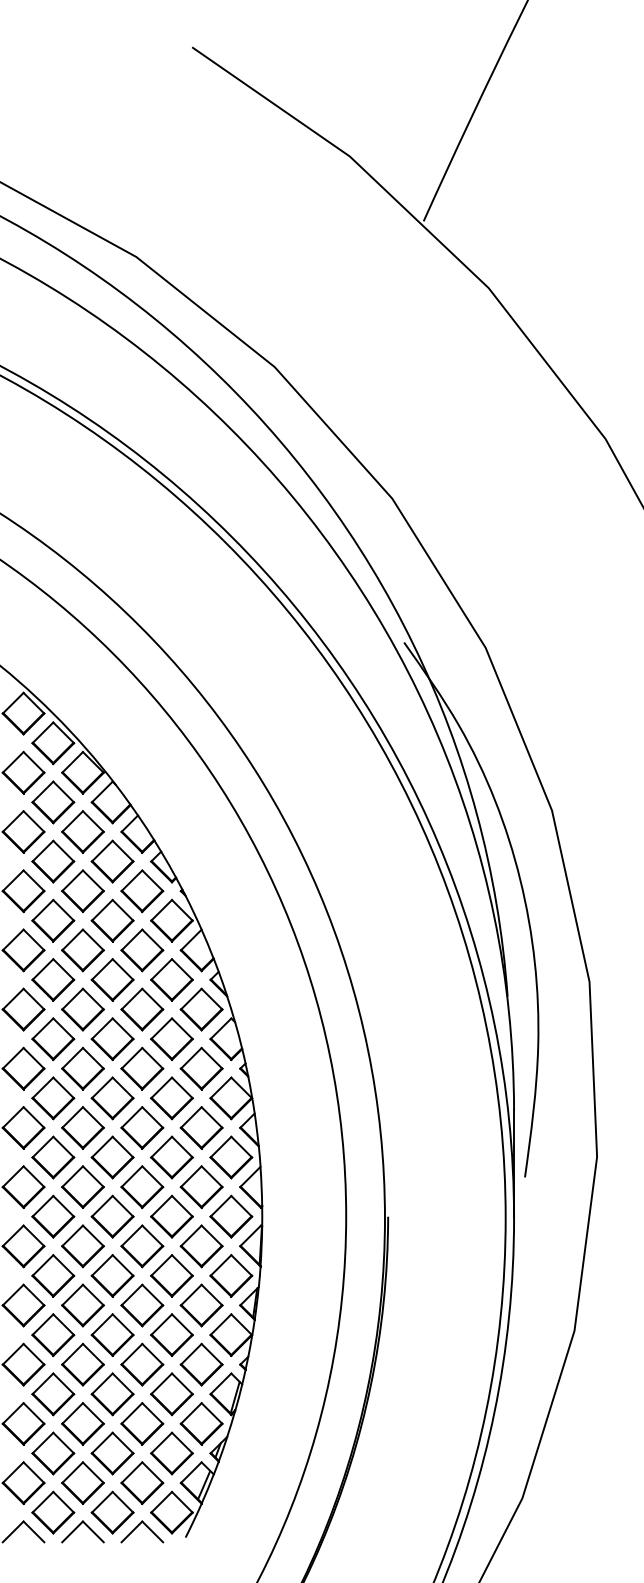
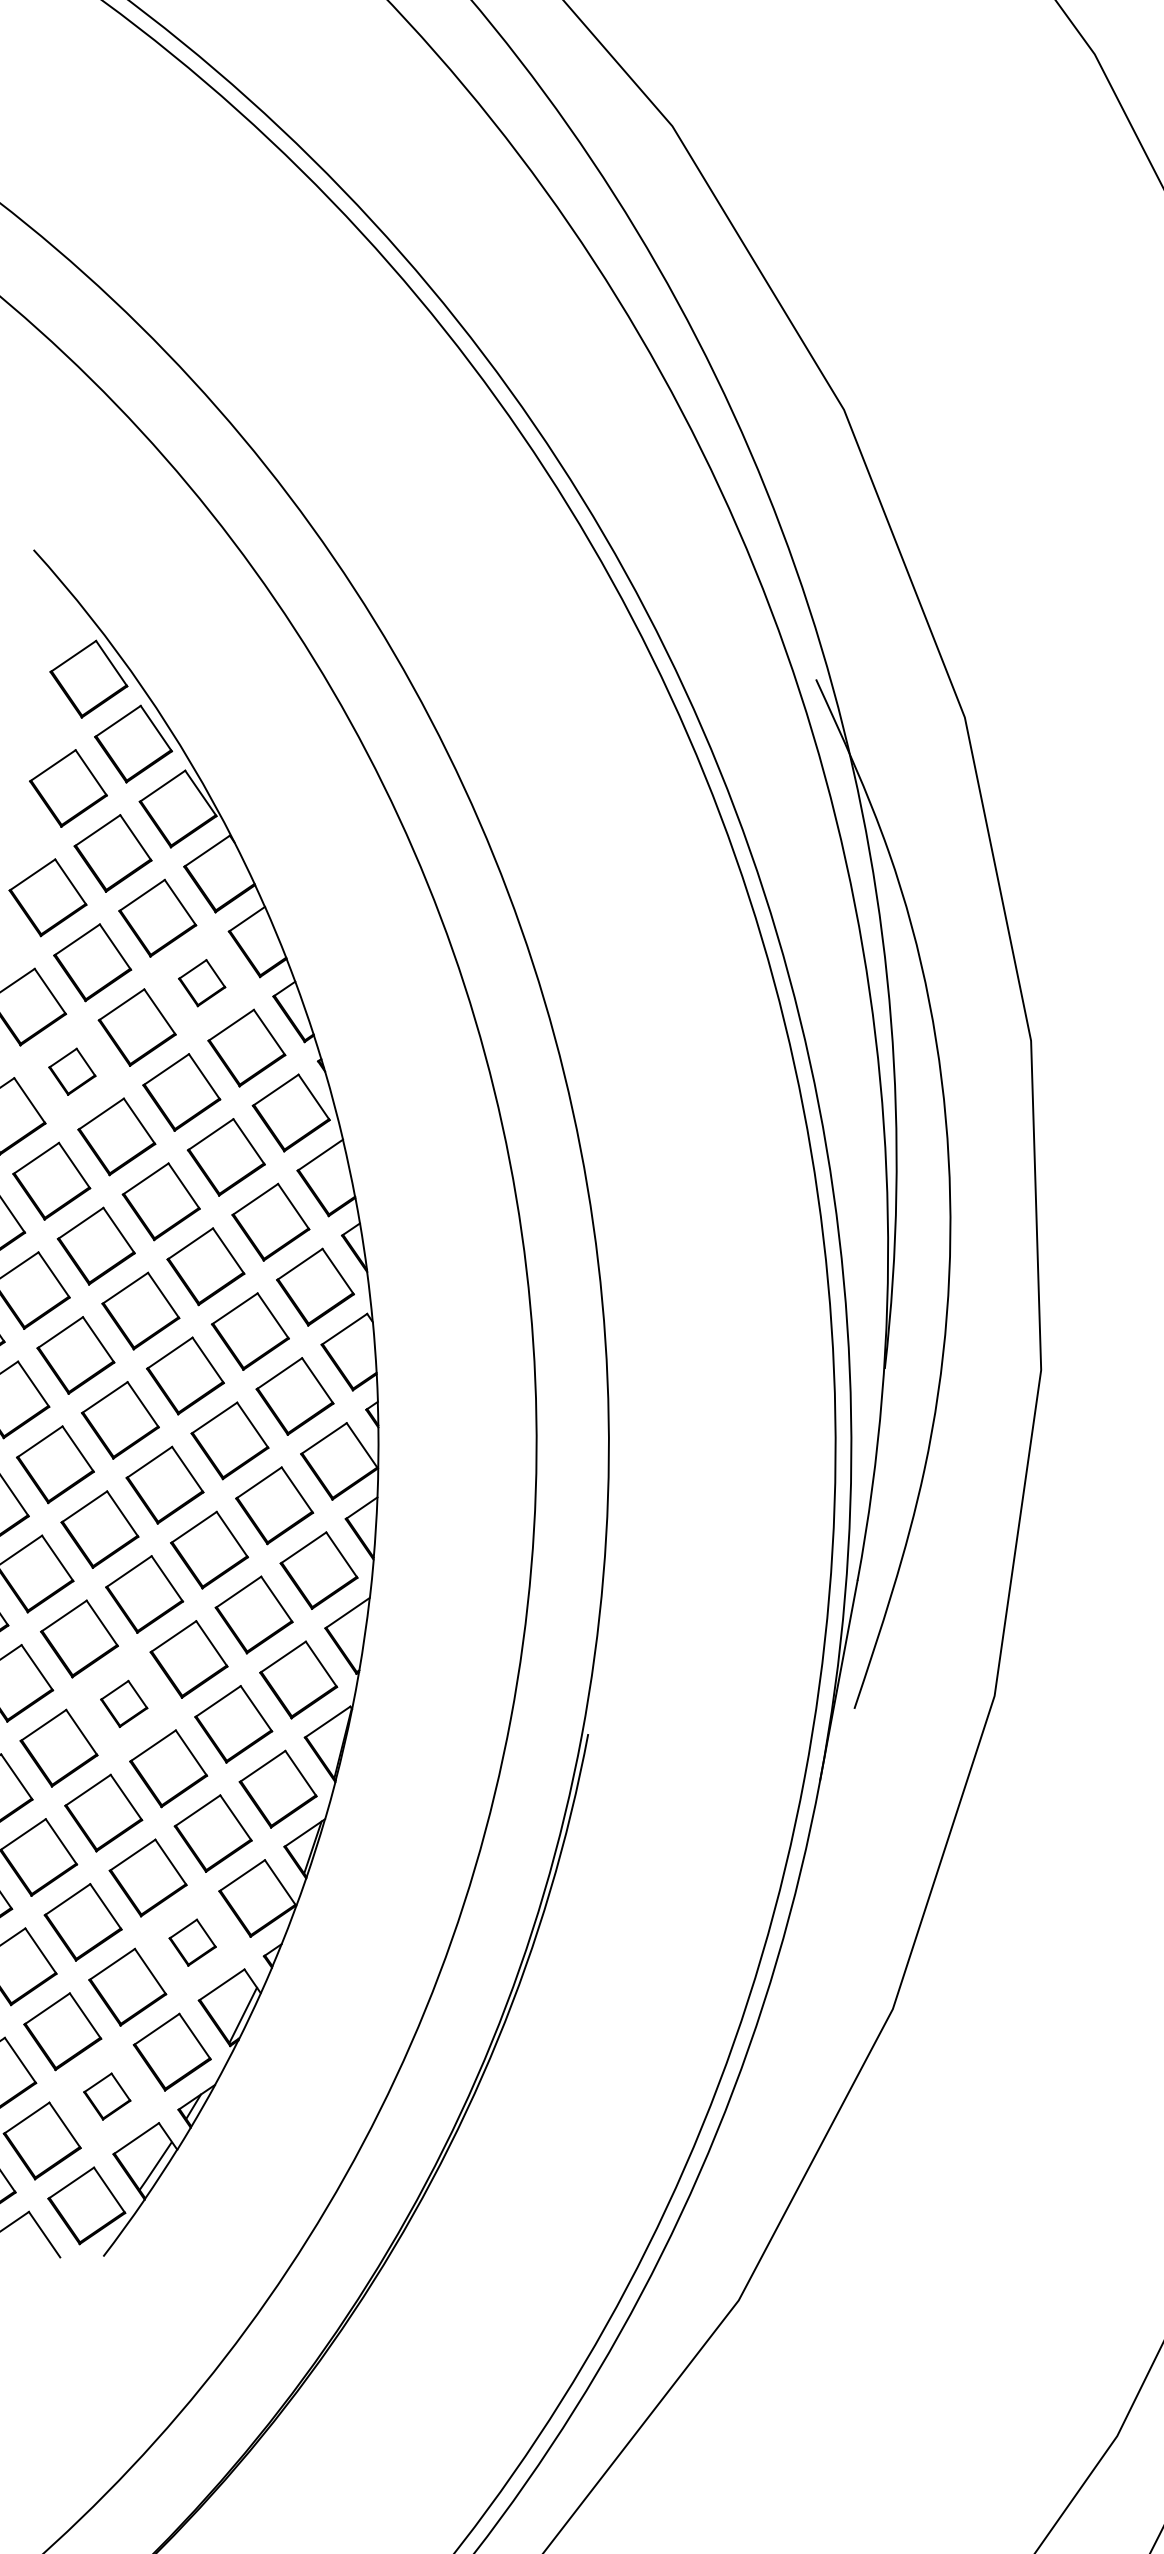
part: (112, 861) -> (202, 982), size x0.6
part: (53, 920) -> (72, 1071), size x0.6
part: (142, 1246) -> (124, 1704), size x0.6
part: (201, 1364) -> (192, 1942), size x0.6
part: (171, 1453) -> (106, 2096), size x0.6

